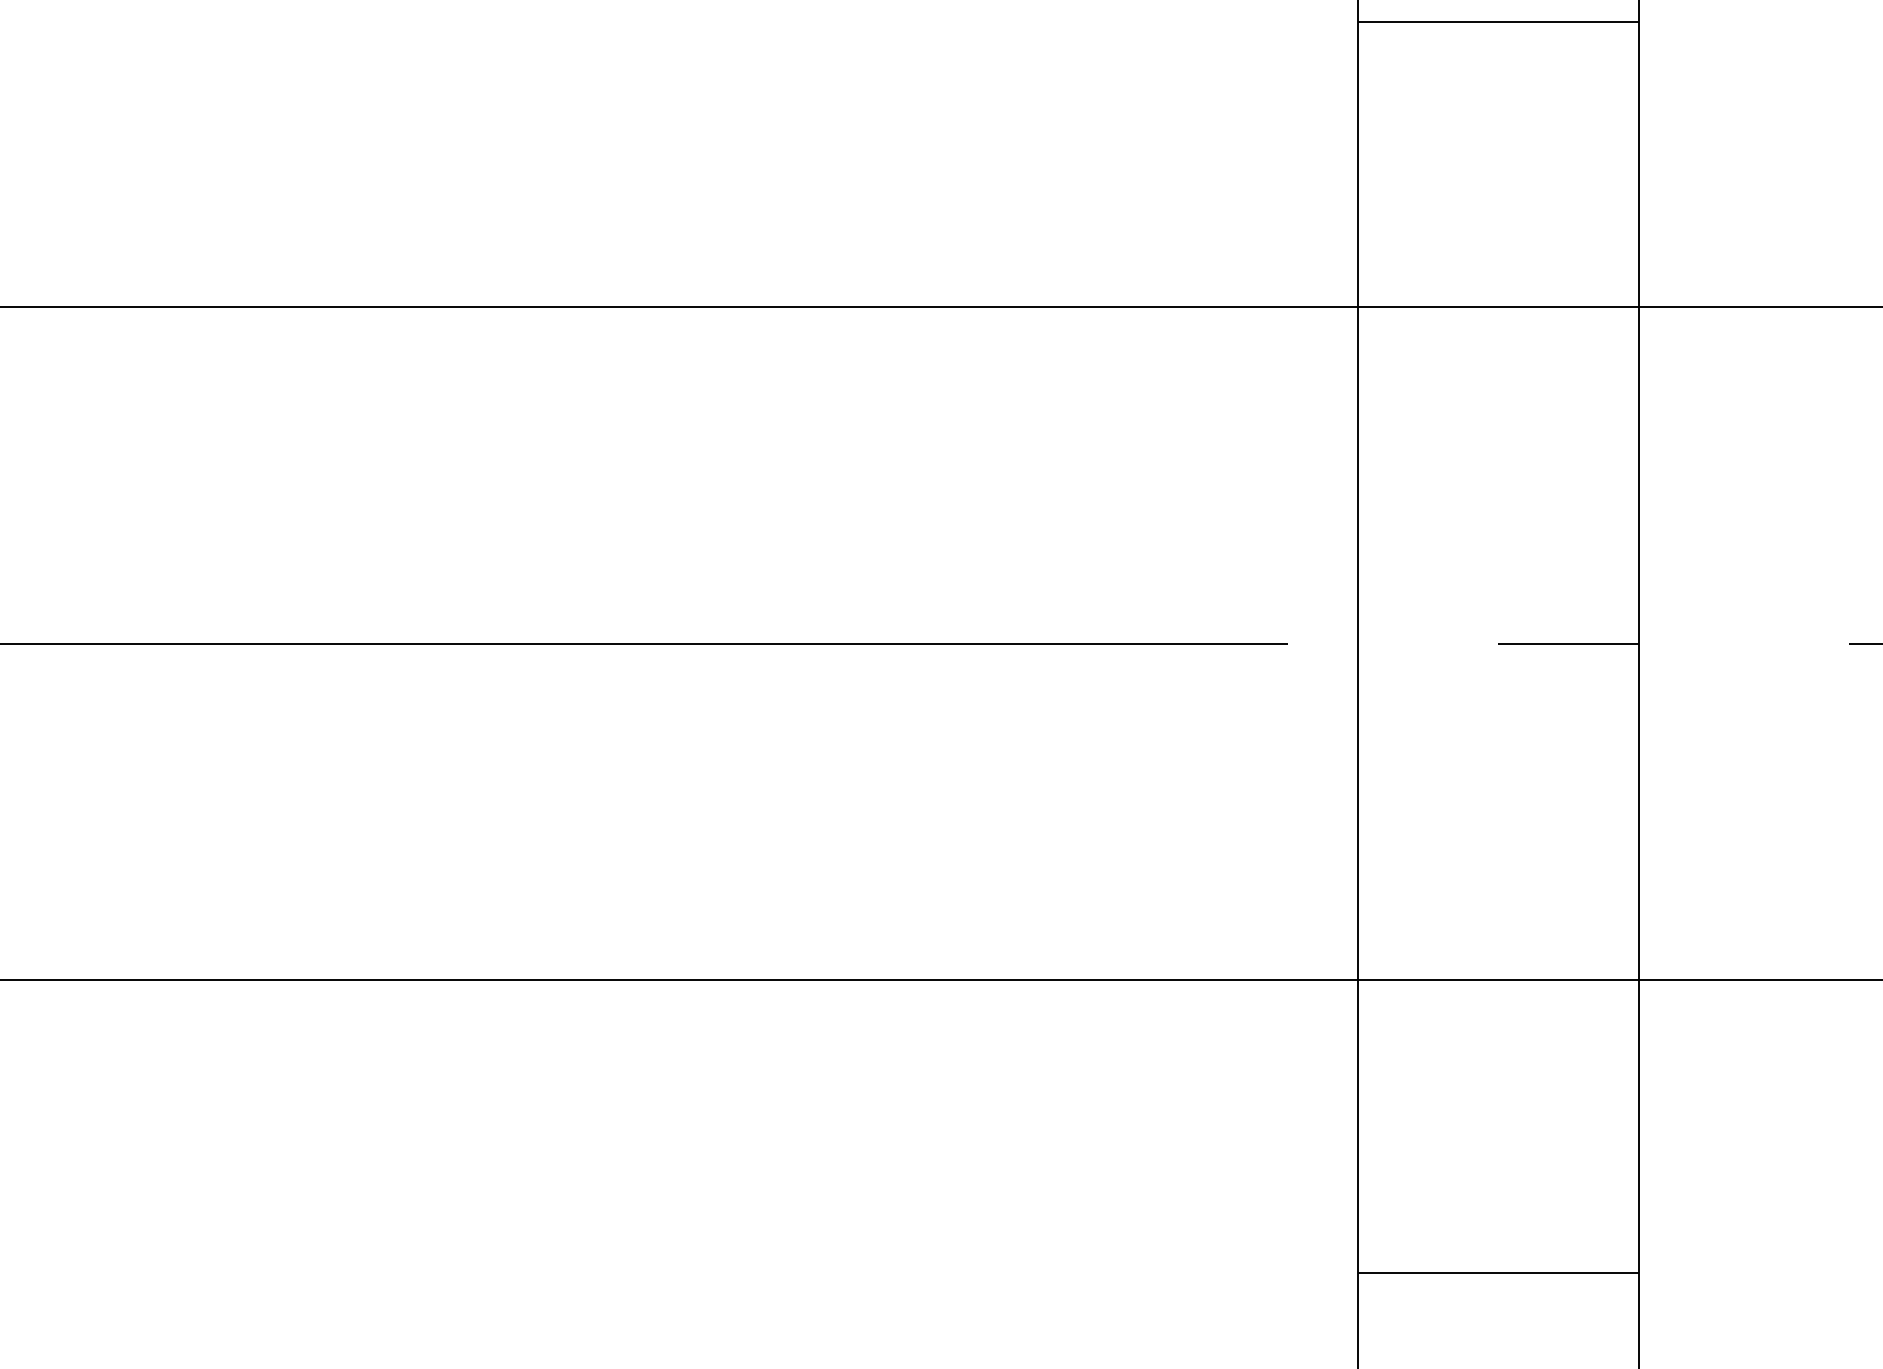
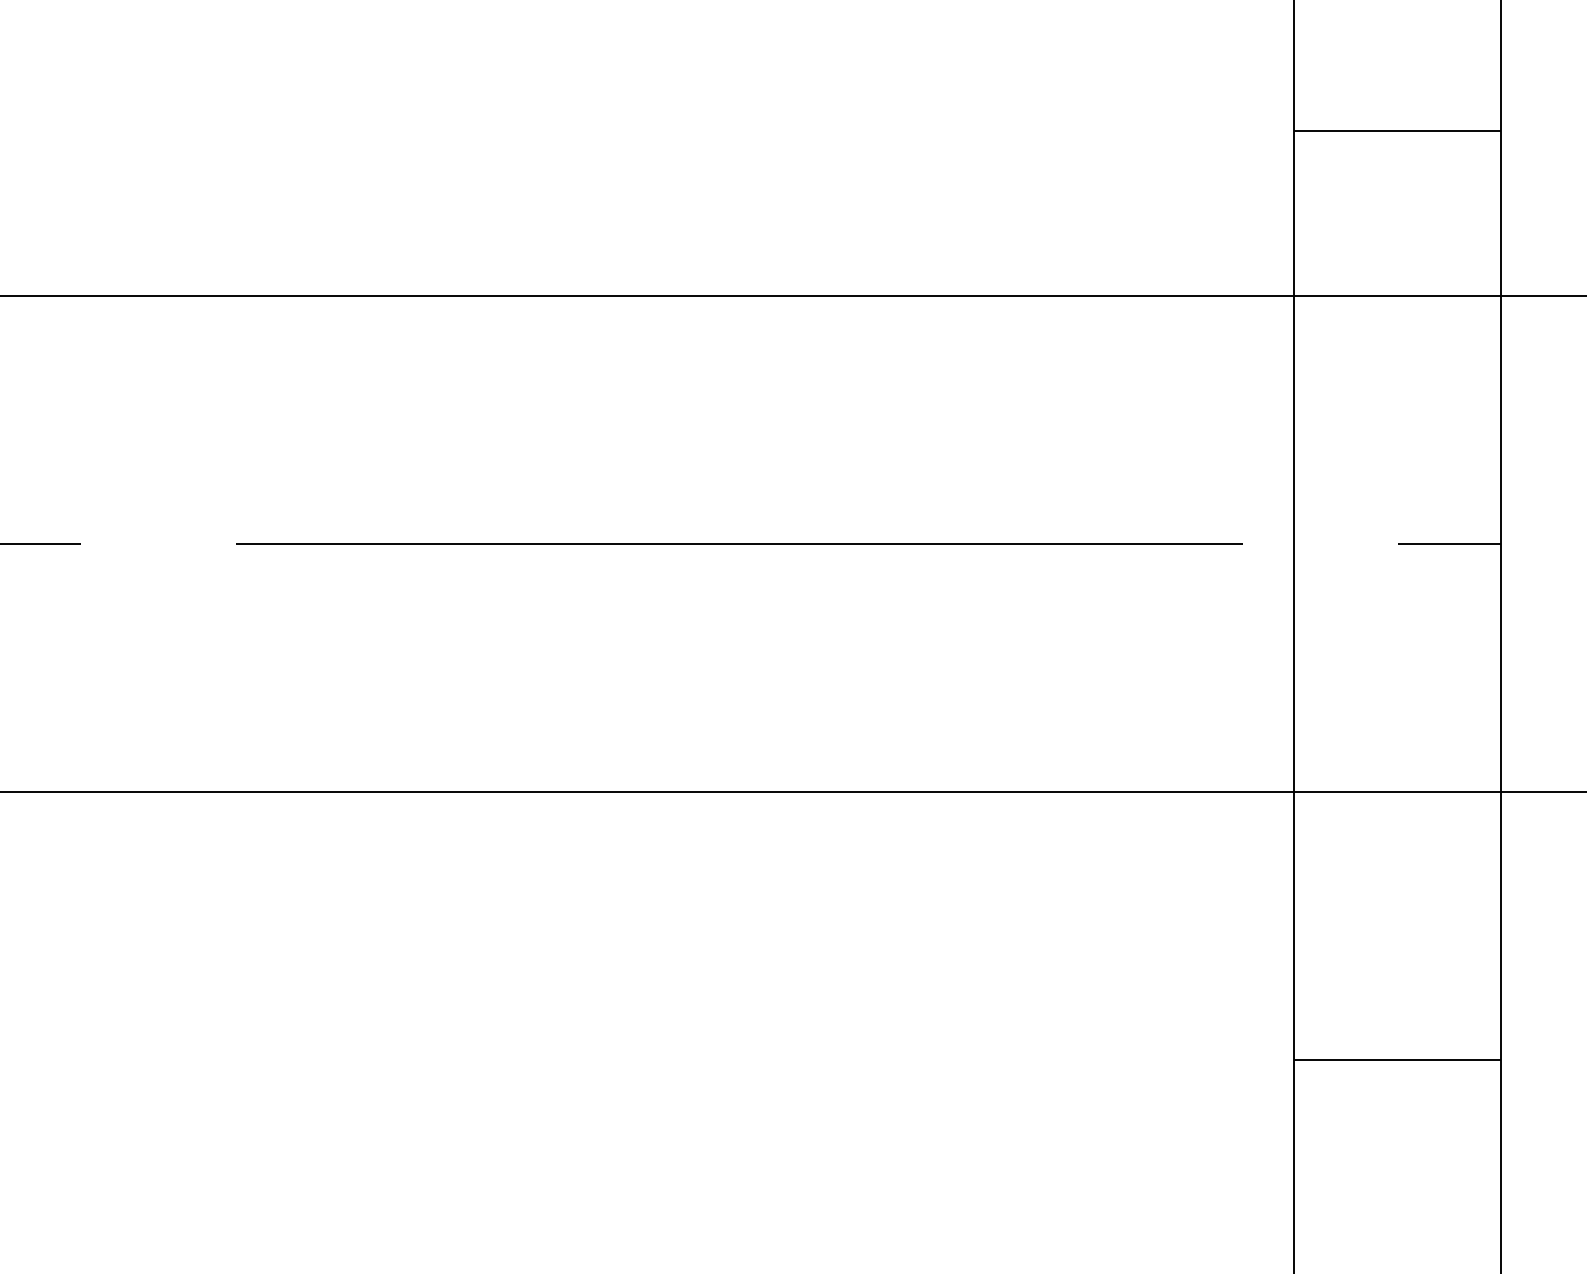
line: (1498, 21) -> (1397, 131), moved
line: (1498, 1273) -> (1397, 1060), moved

